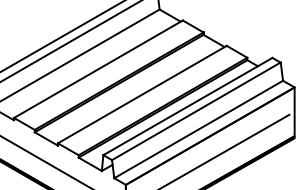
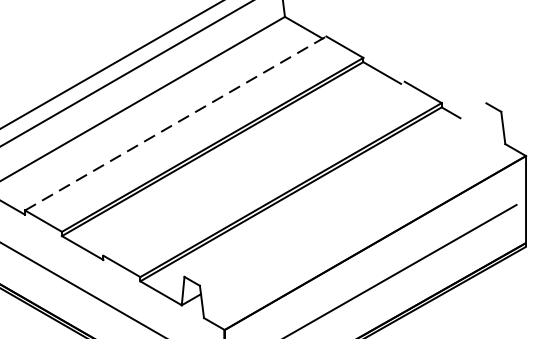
line: (98, 68) -> (175, 122), solid -> dashed
line: (141, 94) -> (252, 168), removed
line: (187, 106) -> (334, 190), removed
line: (196, 111) -> (350, 198), removed
line: (198, 129) -> (354, 231), removed

